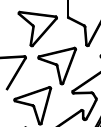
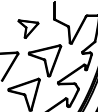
part: (37, 28) -> (28, 28), size x0.6

